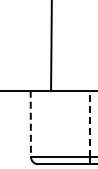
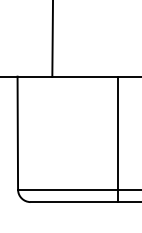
line: (89, 123) -> (117, 132), dashed -> solid
line: (30, 124) -> (17, 134), dashed -> solid

